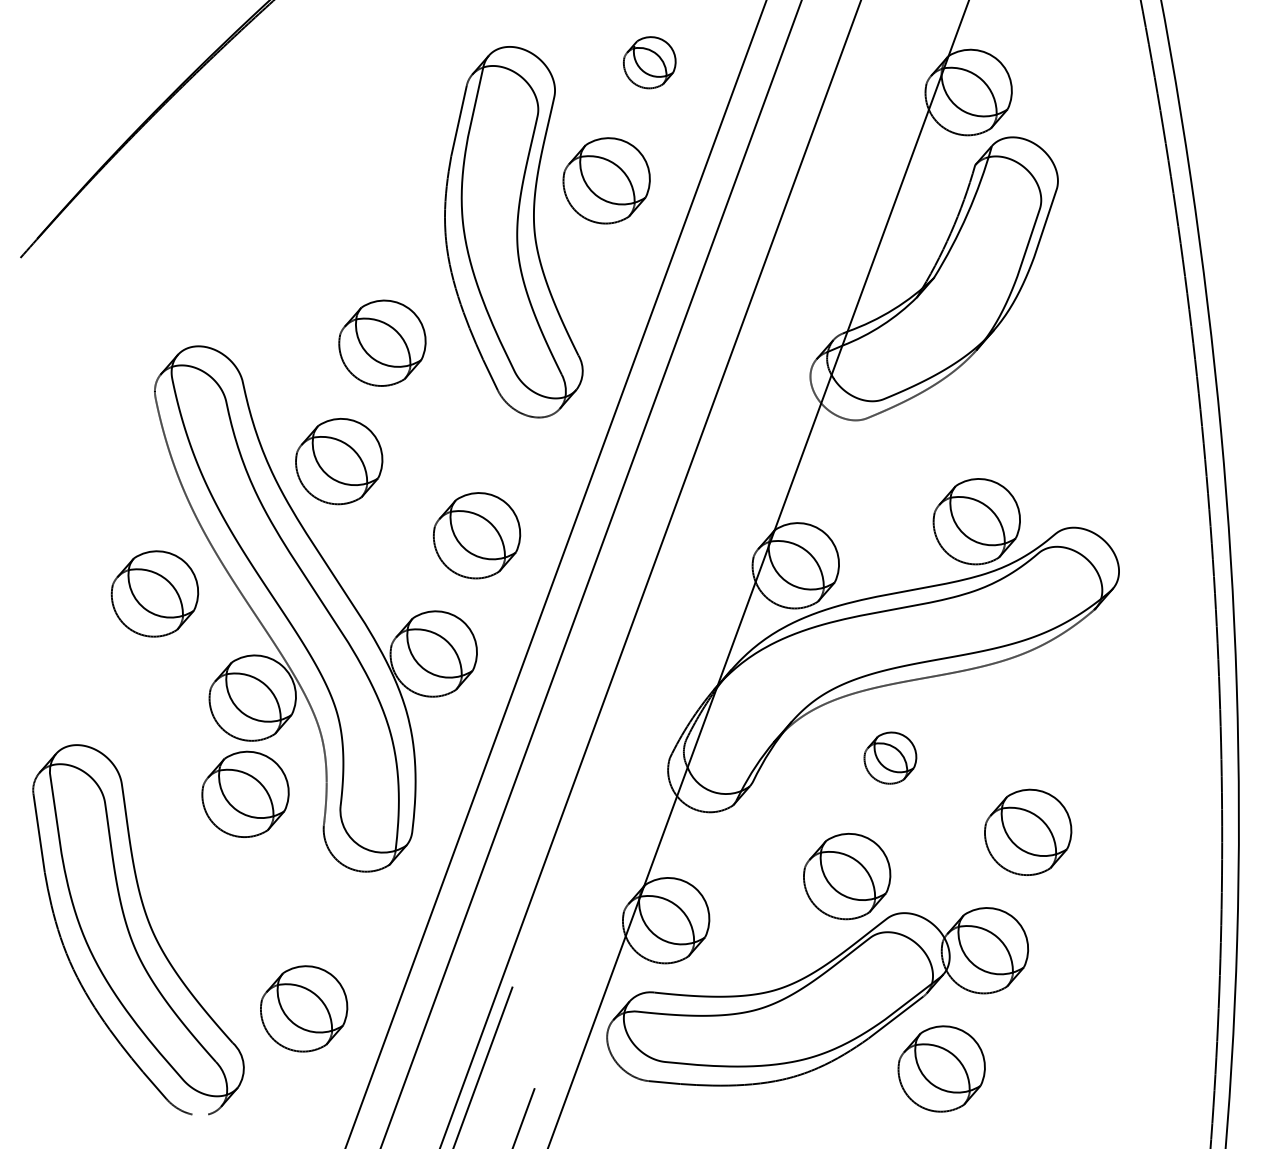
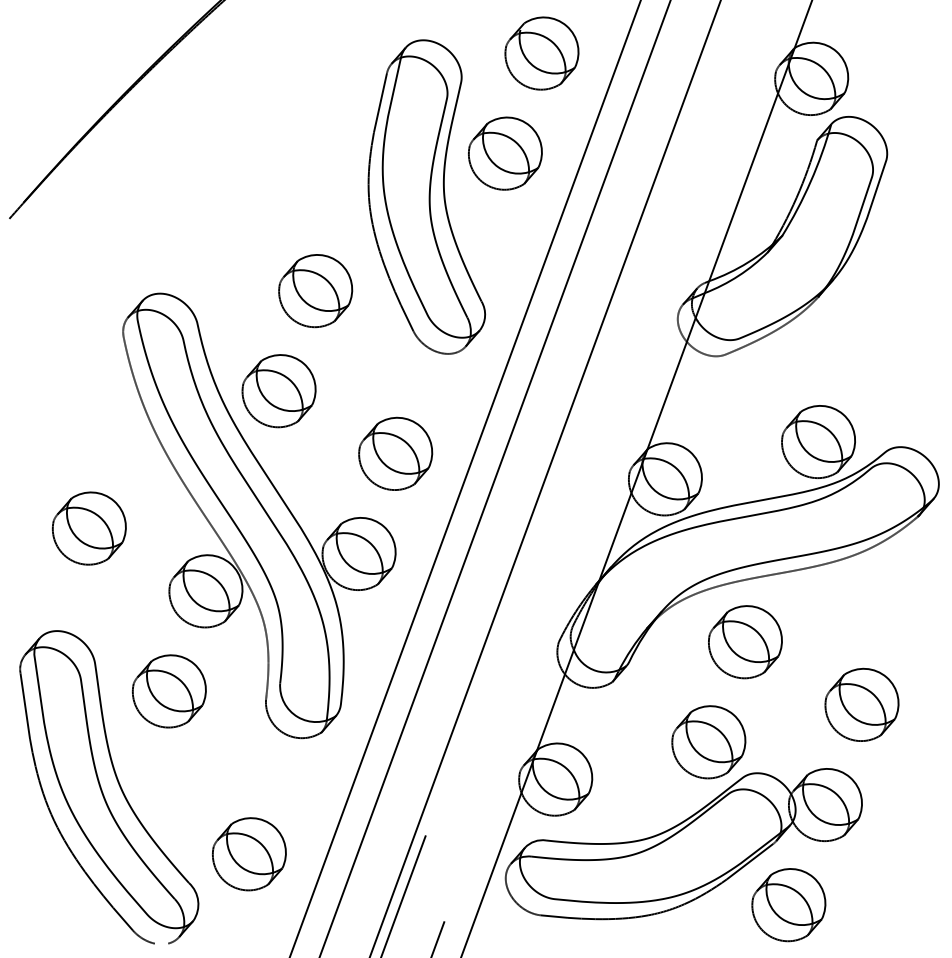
part: (649, 62) -> (541, 53), size x1.67
part: (154, 593) -> (88, 528), moved
part: (890, 757) -> (745, 641), size x1.67
part: (245, 793) -> (169, 690), moved

